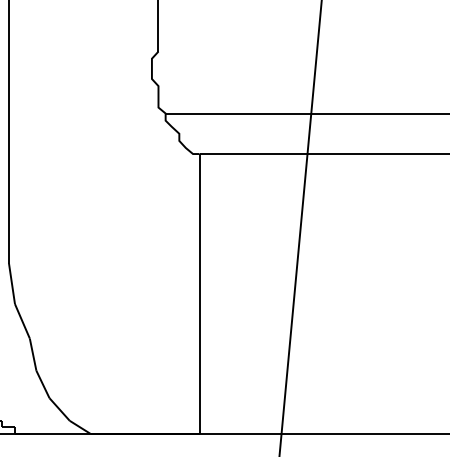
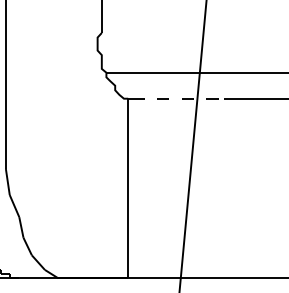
line: (277, 153) -> (178, 98), solid -> dashed

